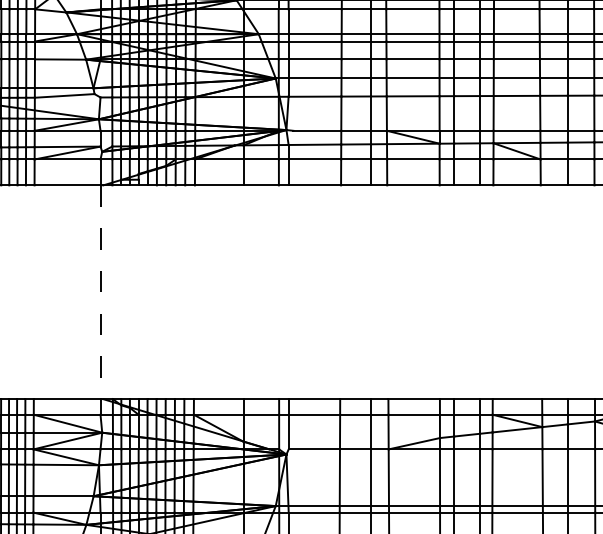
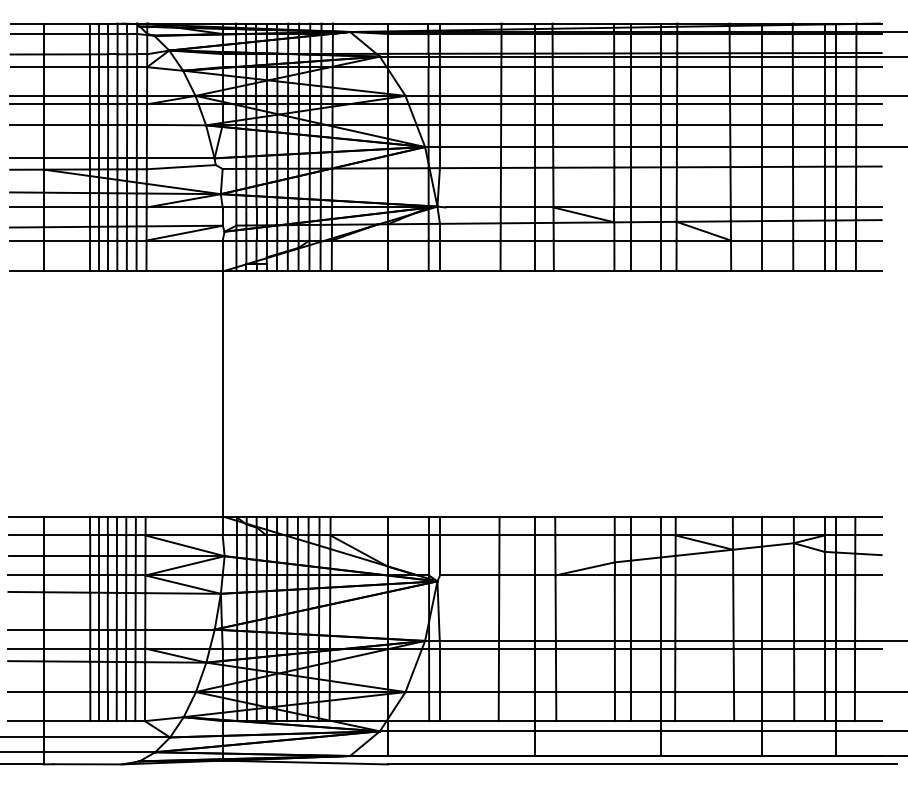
line: (100, 292) -> (222, 394), dashed -> solid

